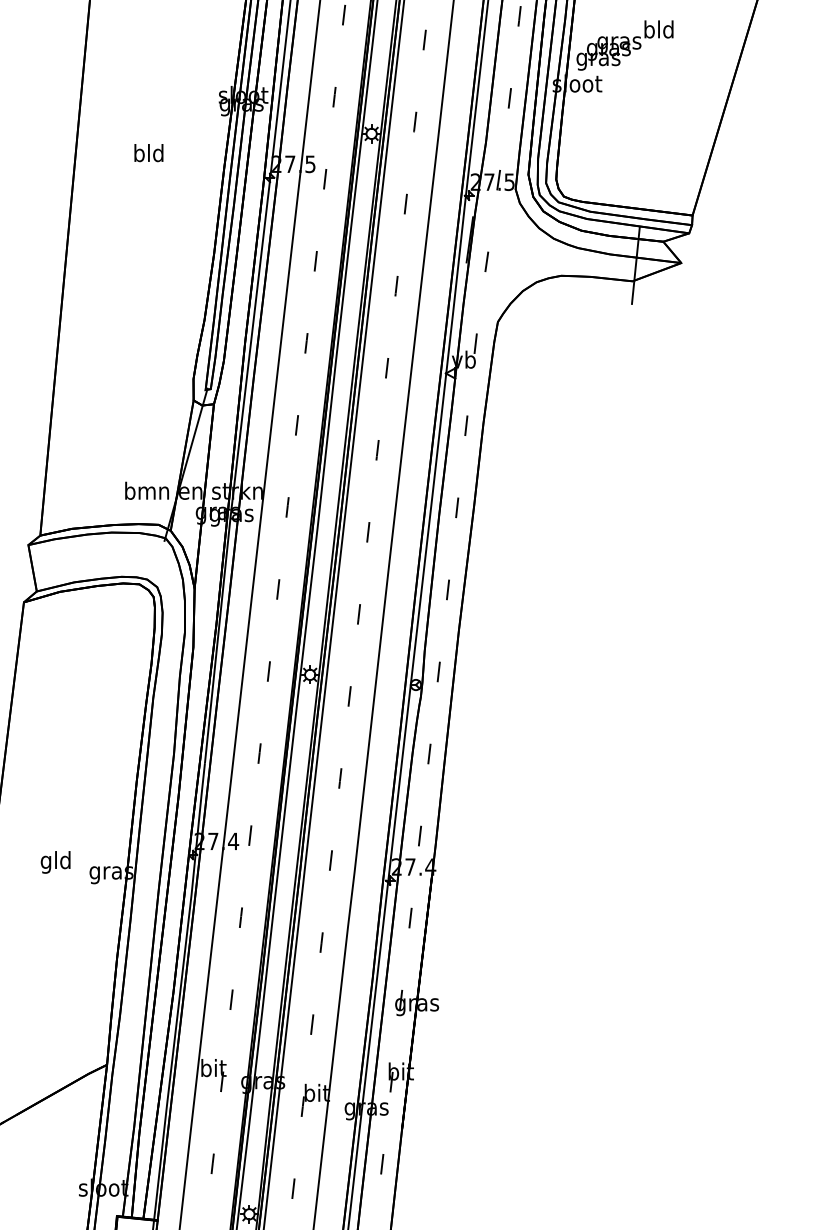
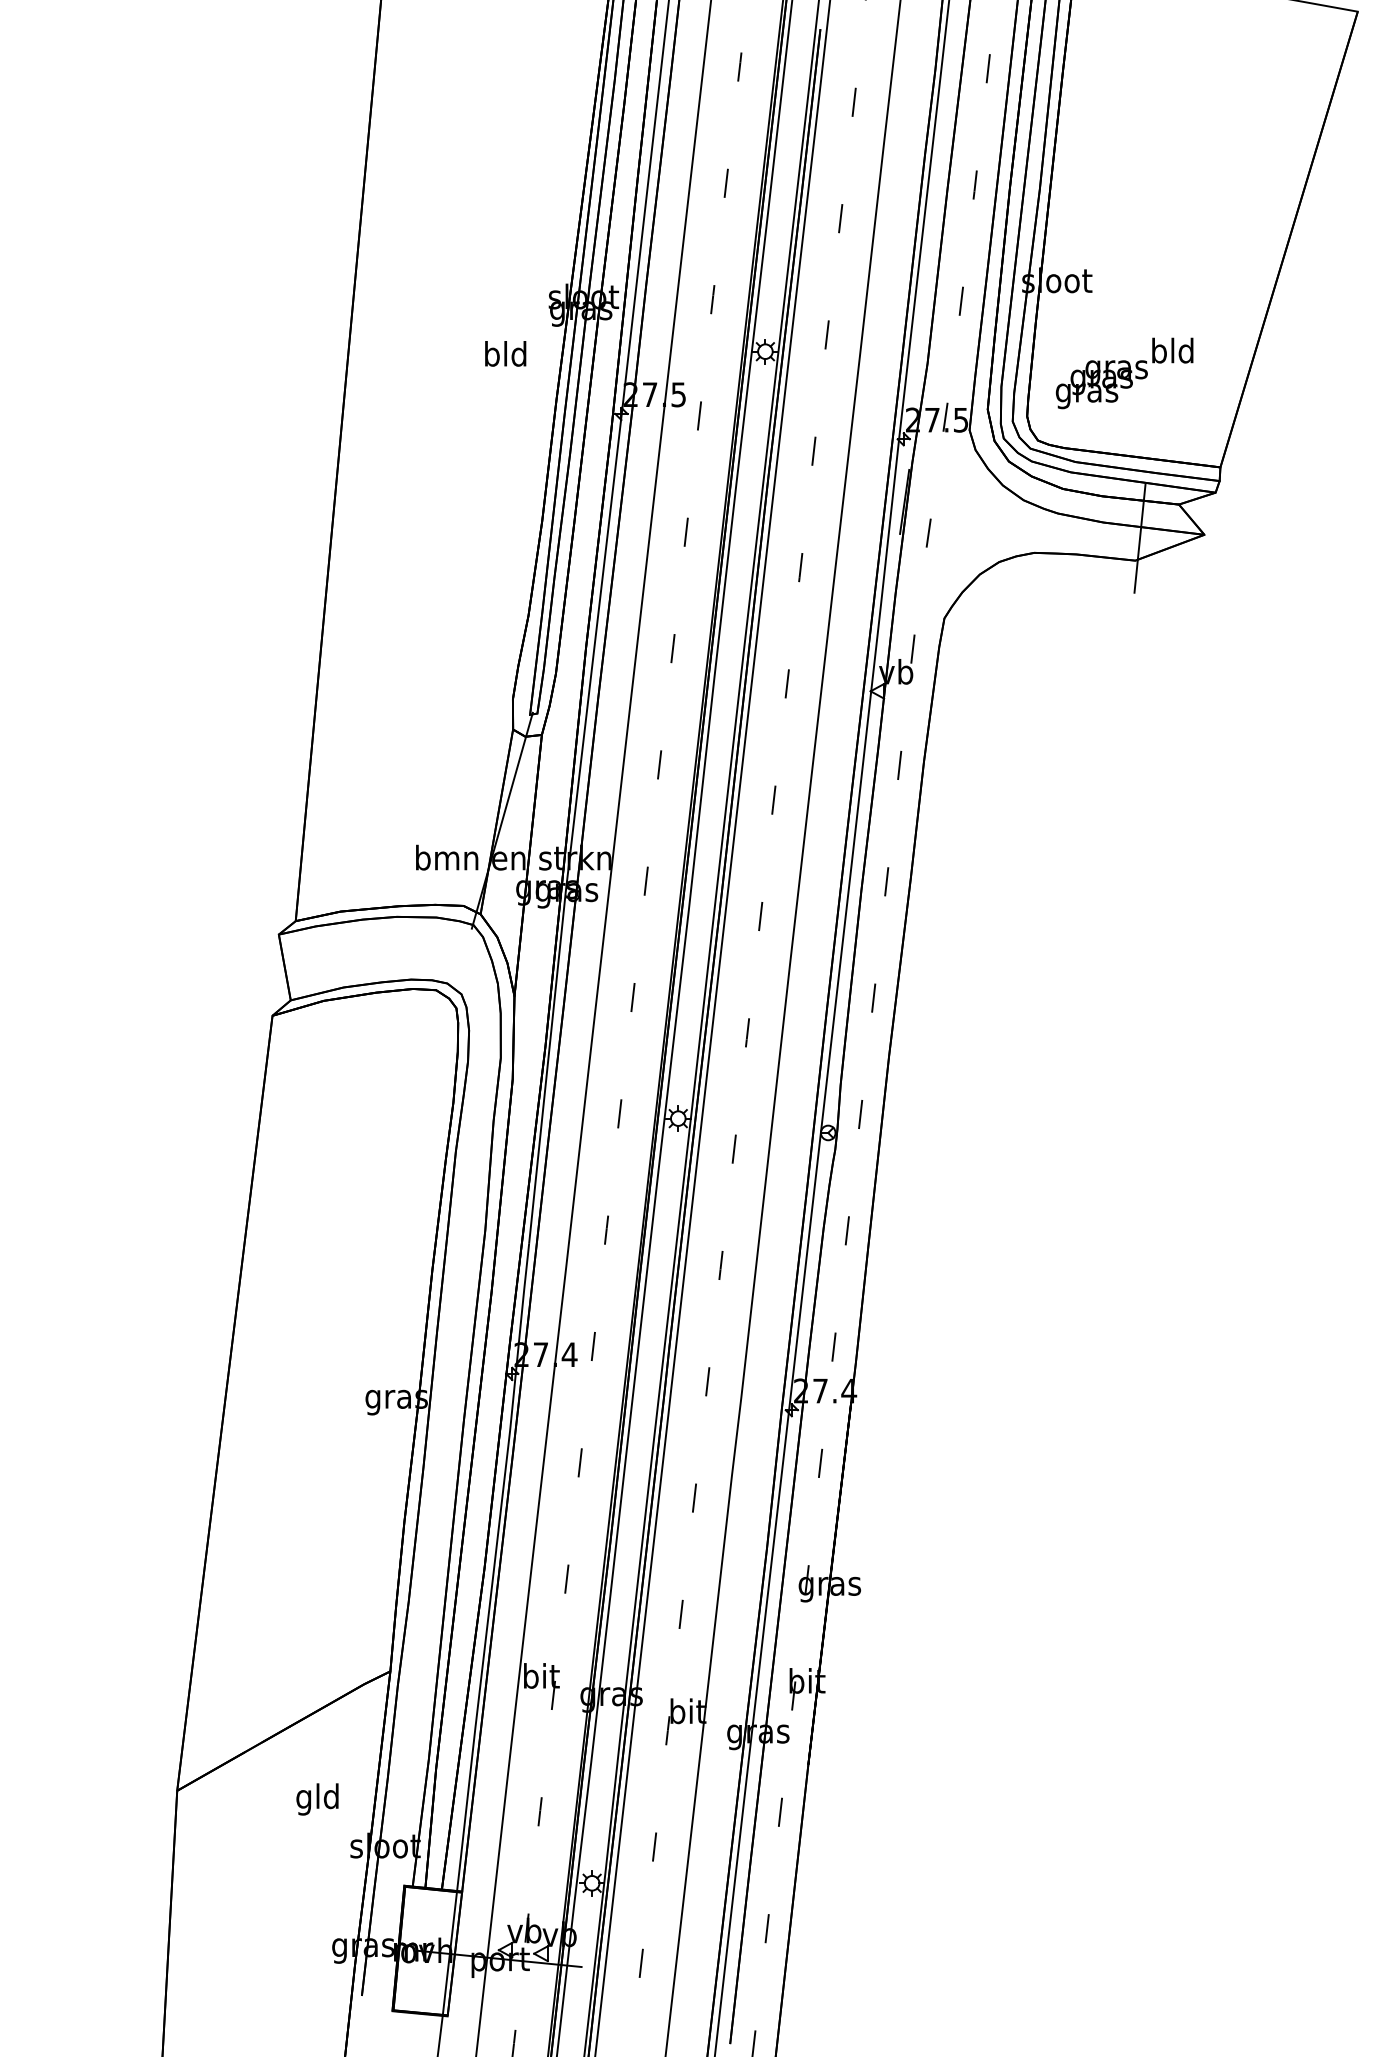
text: (624, 45) -> (1124, 373), moved
text: (148, 152) -> (505, 353), moved
text: (55, 862) -> (317, 1799), moved

